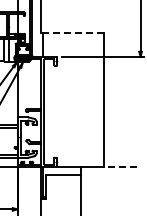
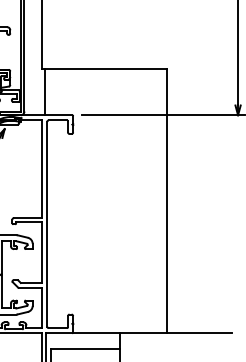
line: (72, 33) -> (103, 69), dashed -> solid
line: (120, 167) -> (198, 333), dashed -> solid

